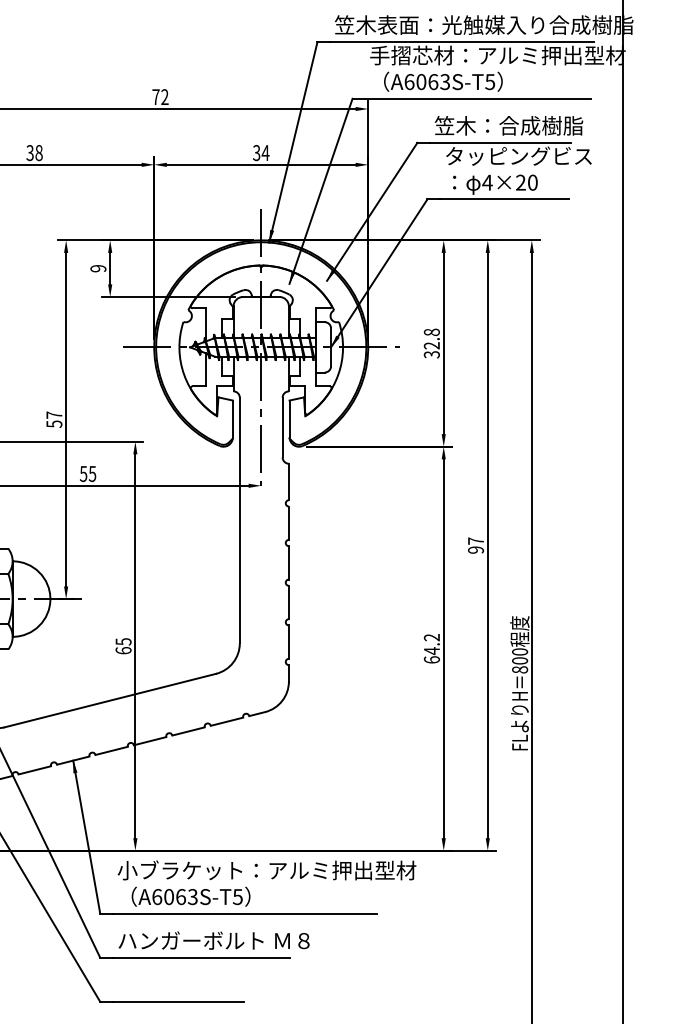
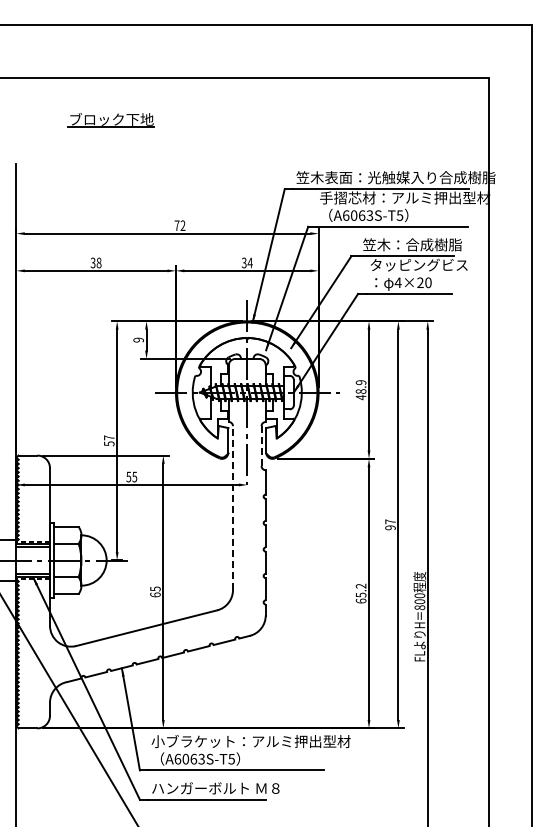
text: (430, 344) -> (360, 390), 32.8 -> 48.9
line: (282, 428) -> (261, 446), solid -> dashed
line: (240, 521) -> (233, 508), solid -> dashed
text: (432, 651) -> (361, 595), 64.2 -> 65.2

